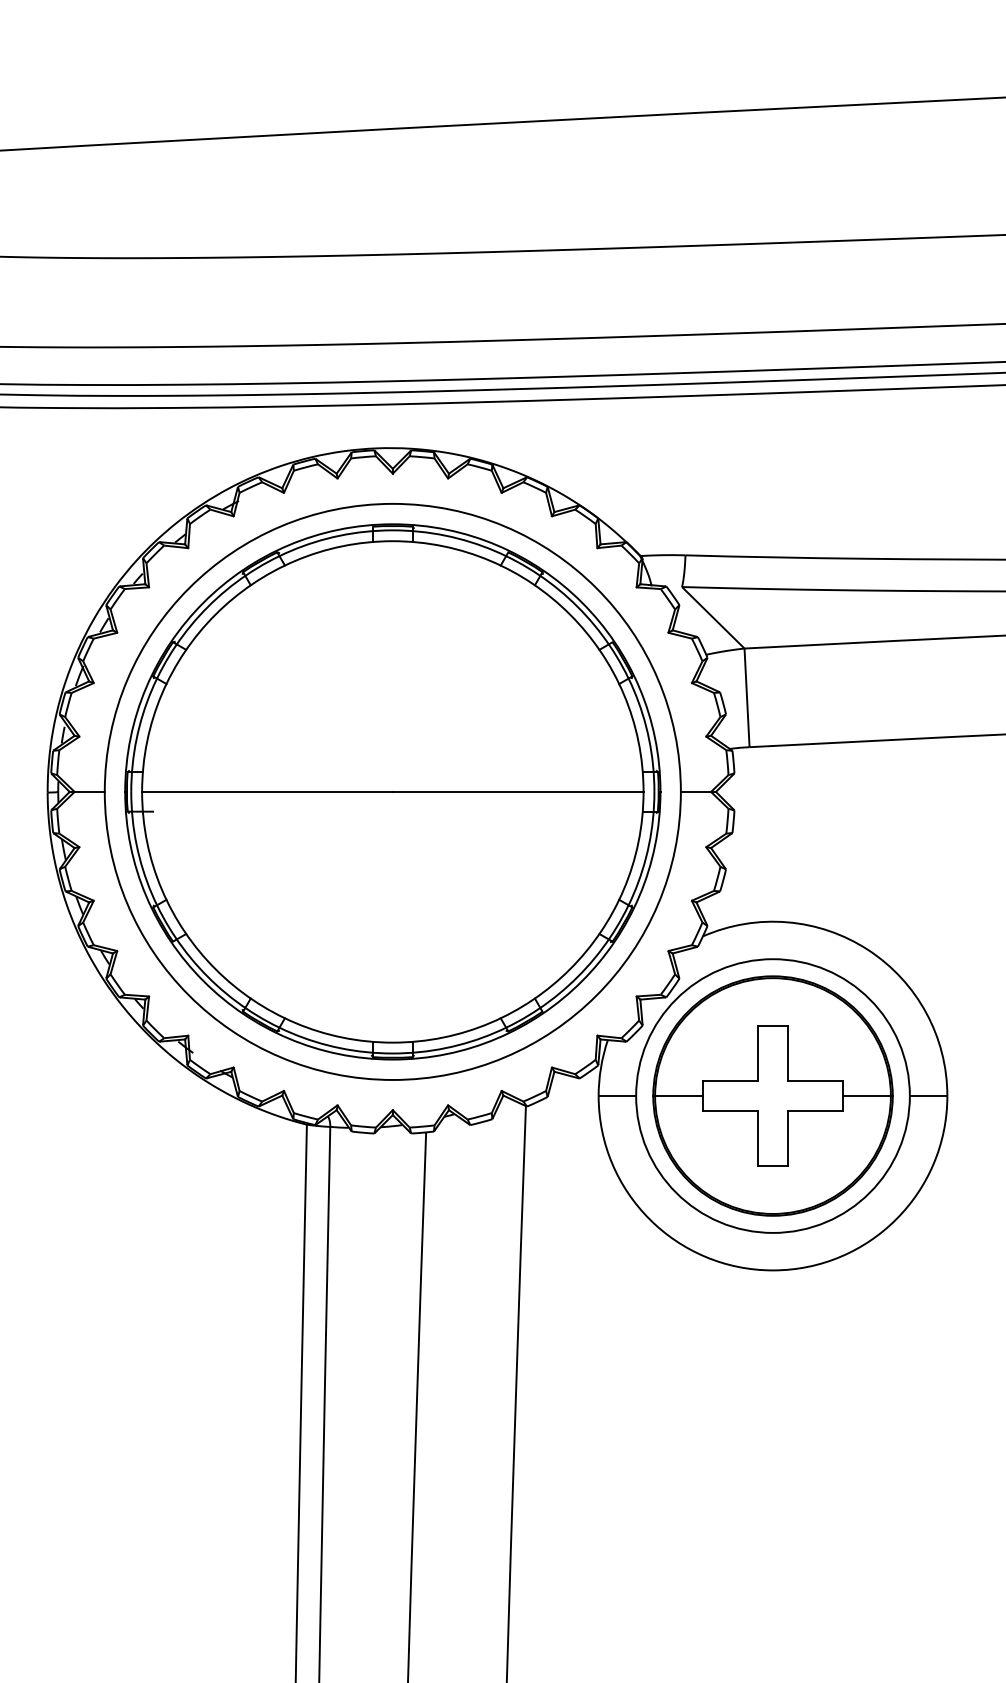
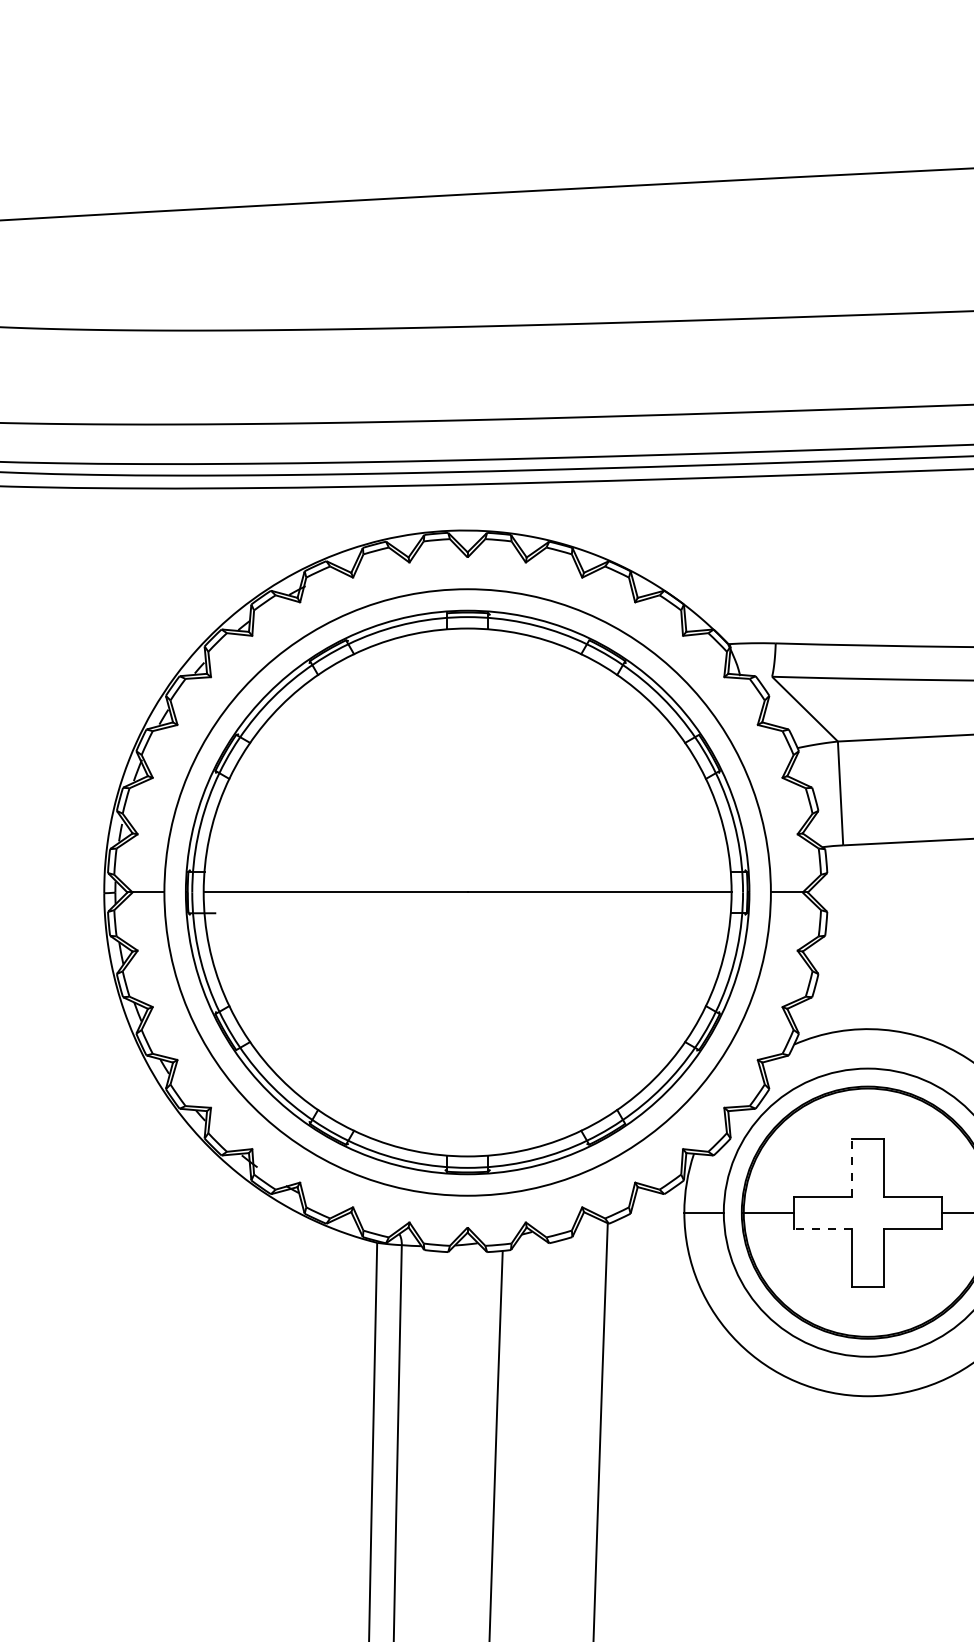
line: (757, 1053) -> (851, 1167), solid -> dashed
line: (730, 1111) -> (823, 1228), solid -> dashed

